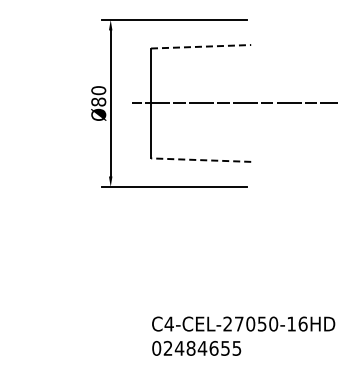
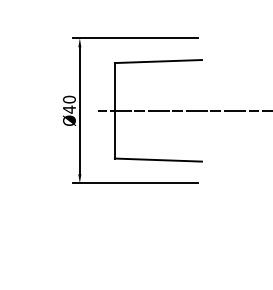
line: (201, 46) -> (158, 61), dashed -> solid
text: (98, 101) -> (69, 109), Ø80 -> Ø40
line: (200, 160) -> (157, 160), dashed -> solid

